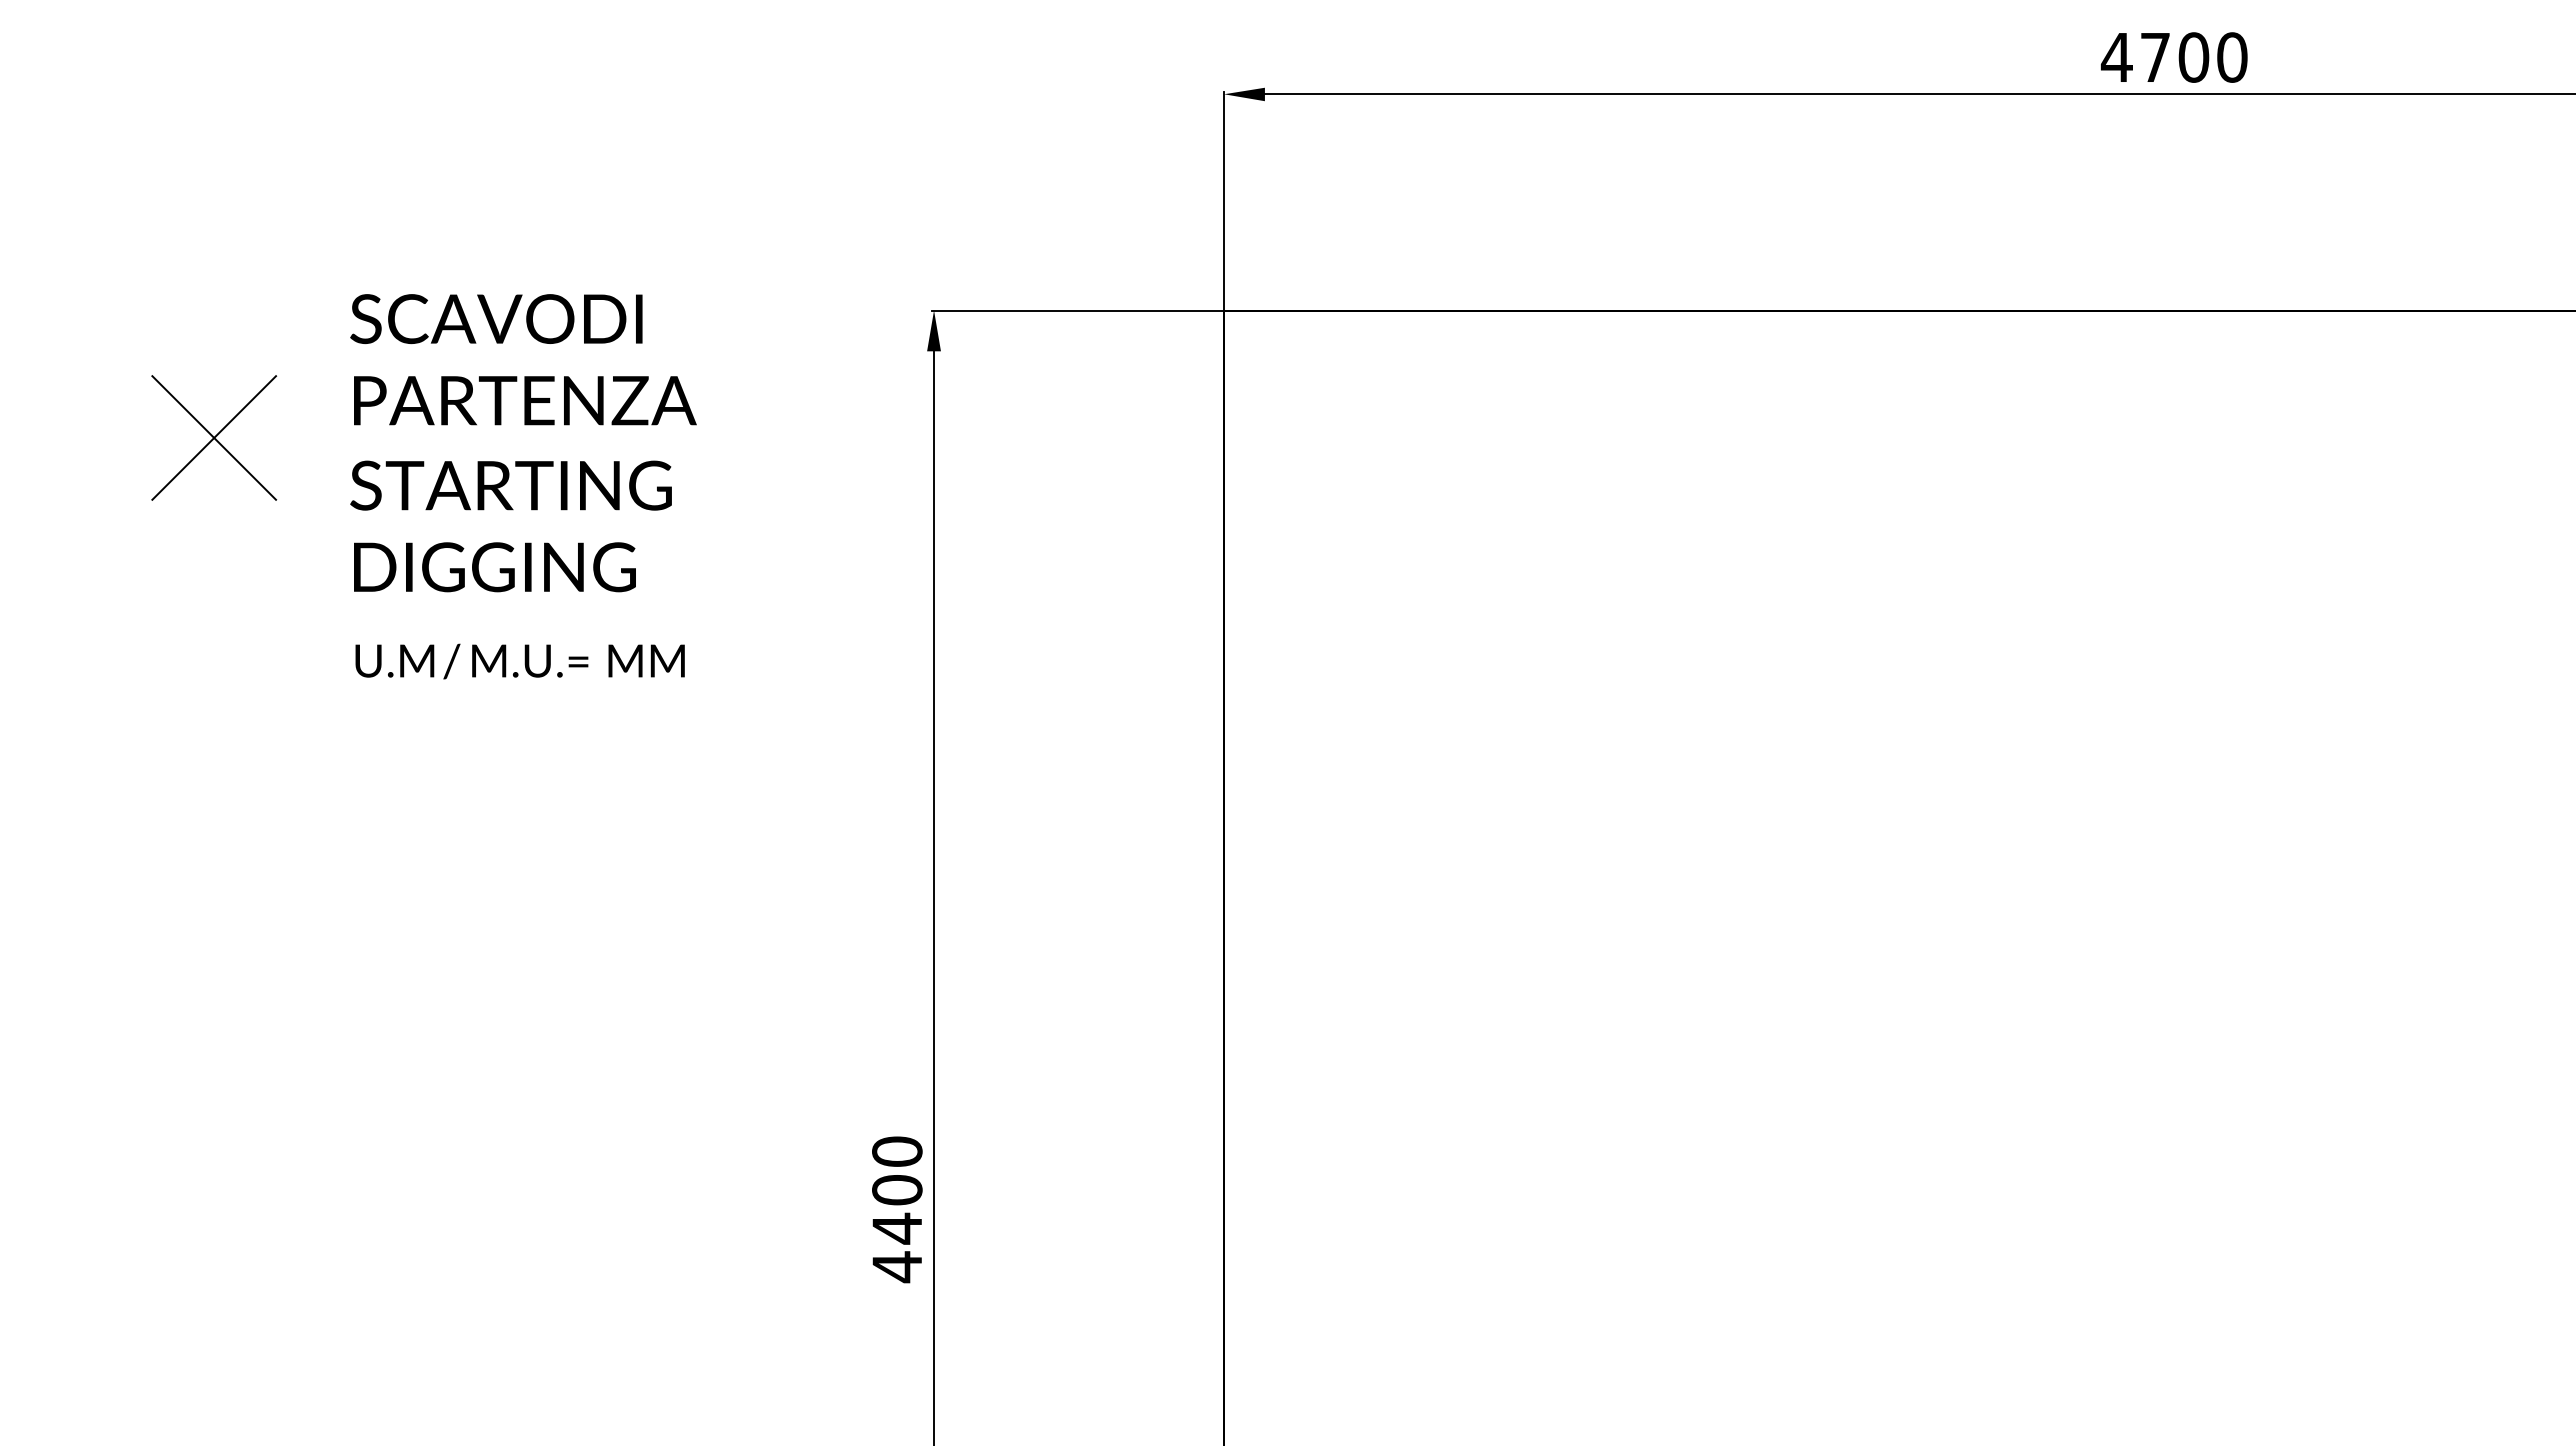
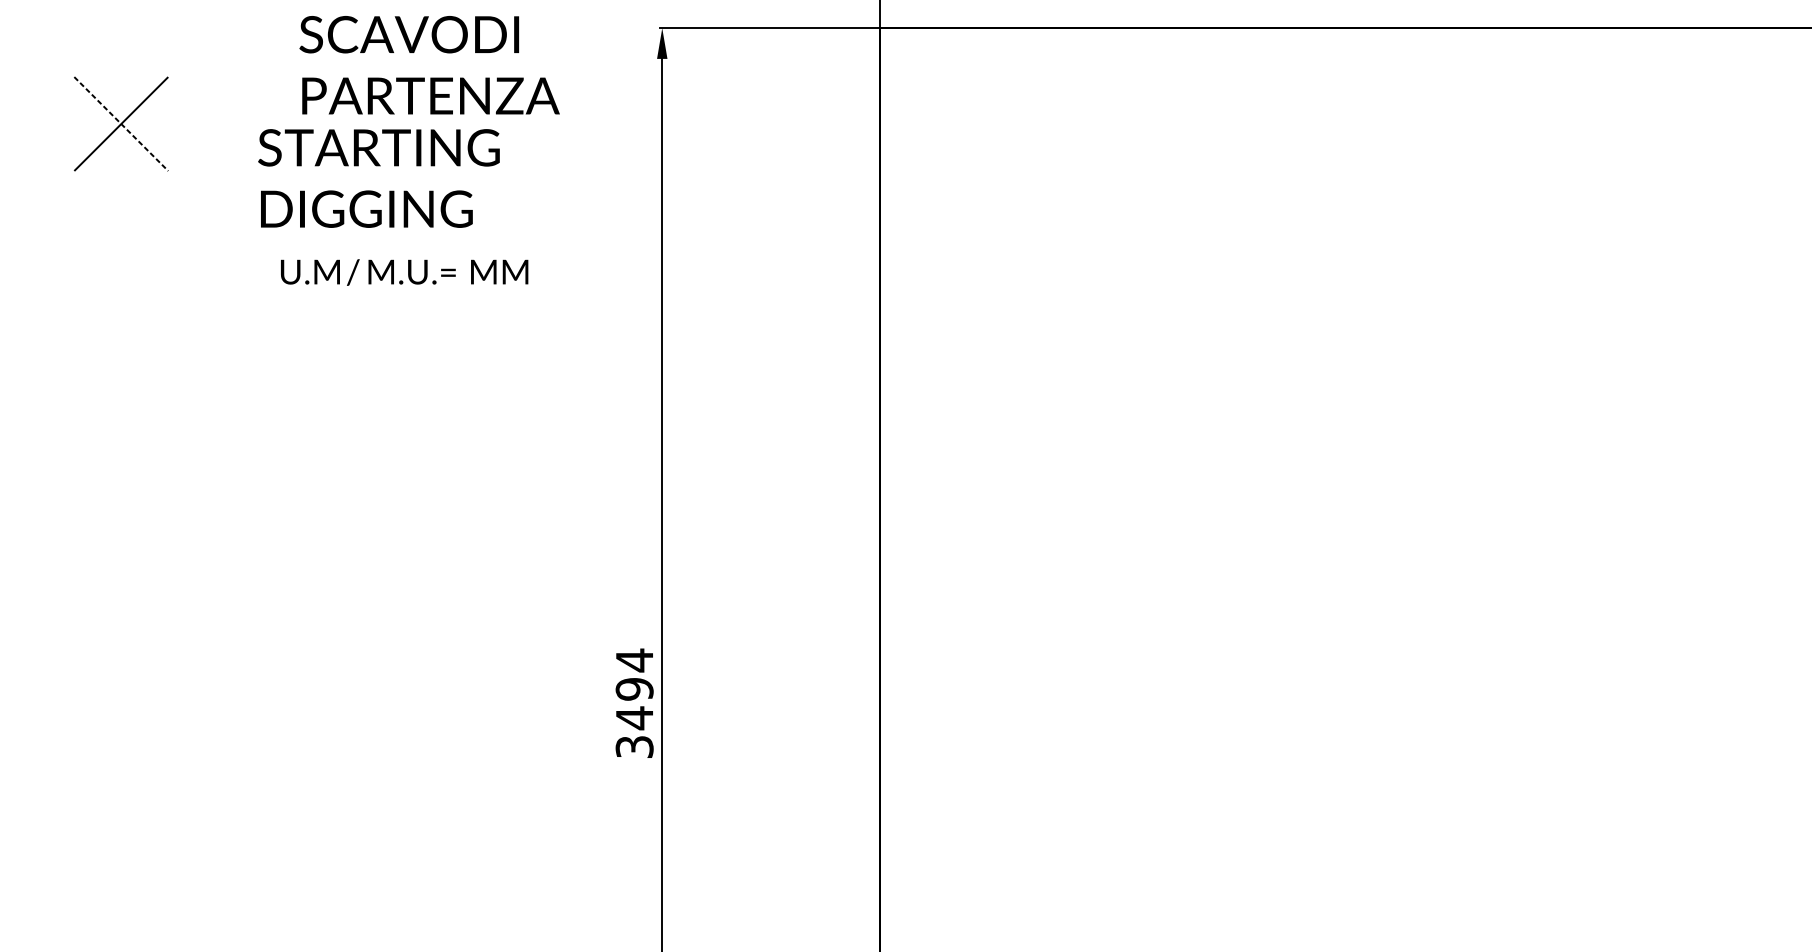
text: (523, 359) -> (429, 65), moved
line: (214, 438) -> (121, 124), solid -> dashed
text: (510, 526) -> (378, 178), moved
text: (519, 661) -> (404, 272), moved
text: (897, 1209) -> (634, 703), 4400 -> 3494

